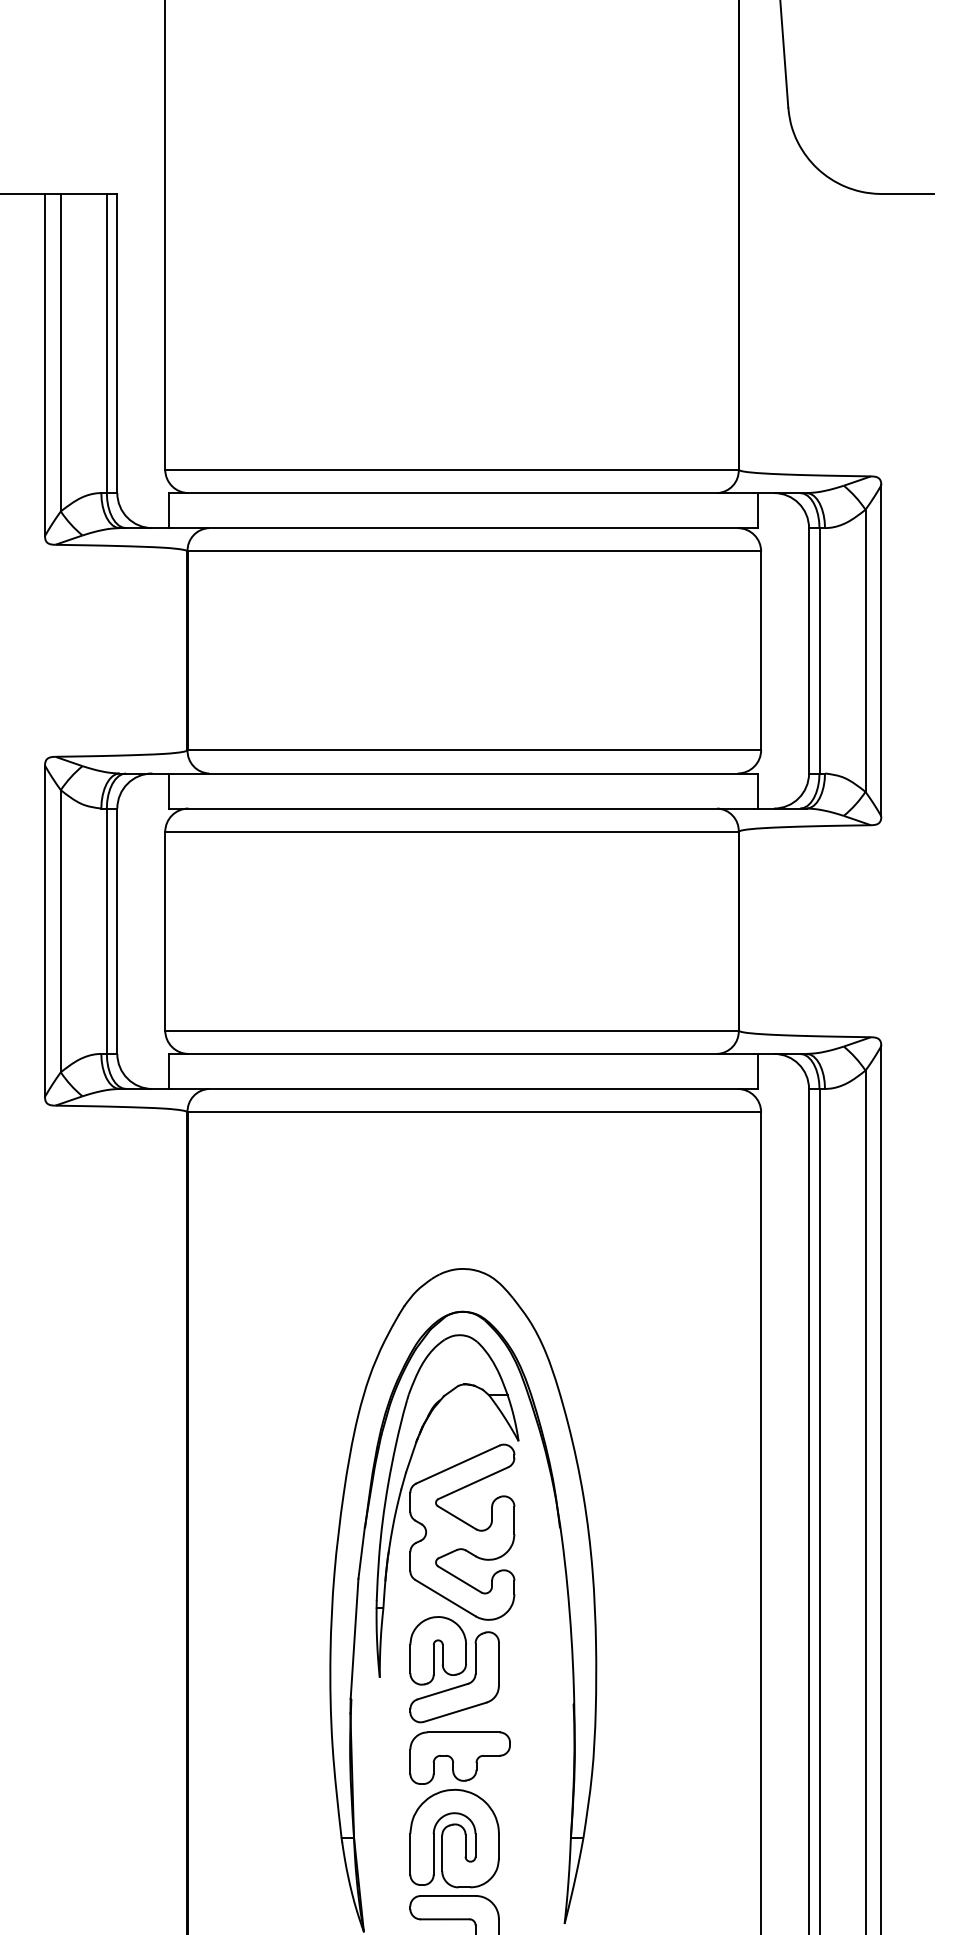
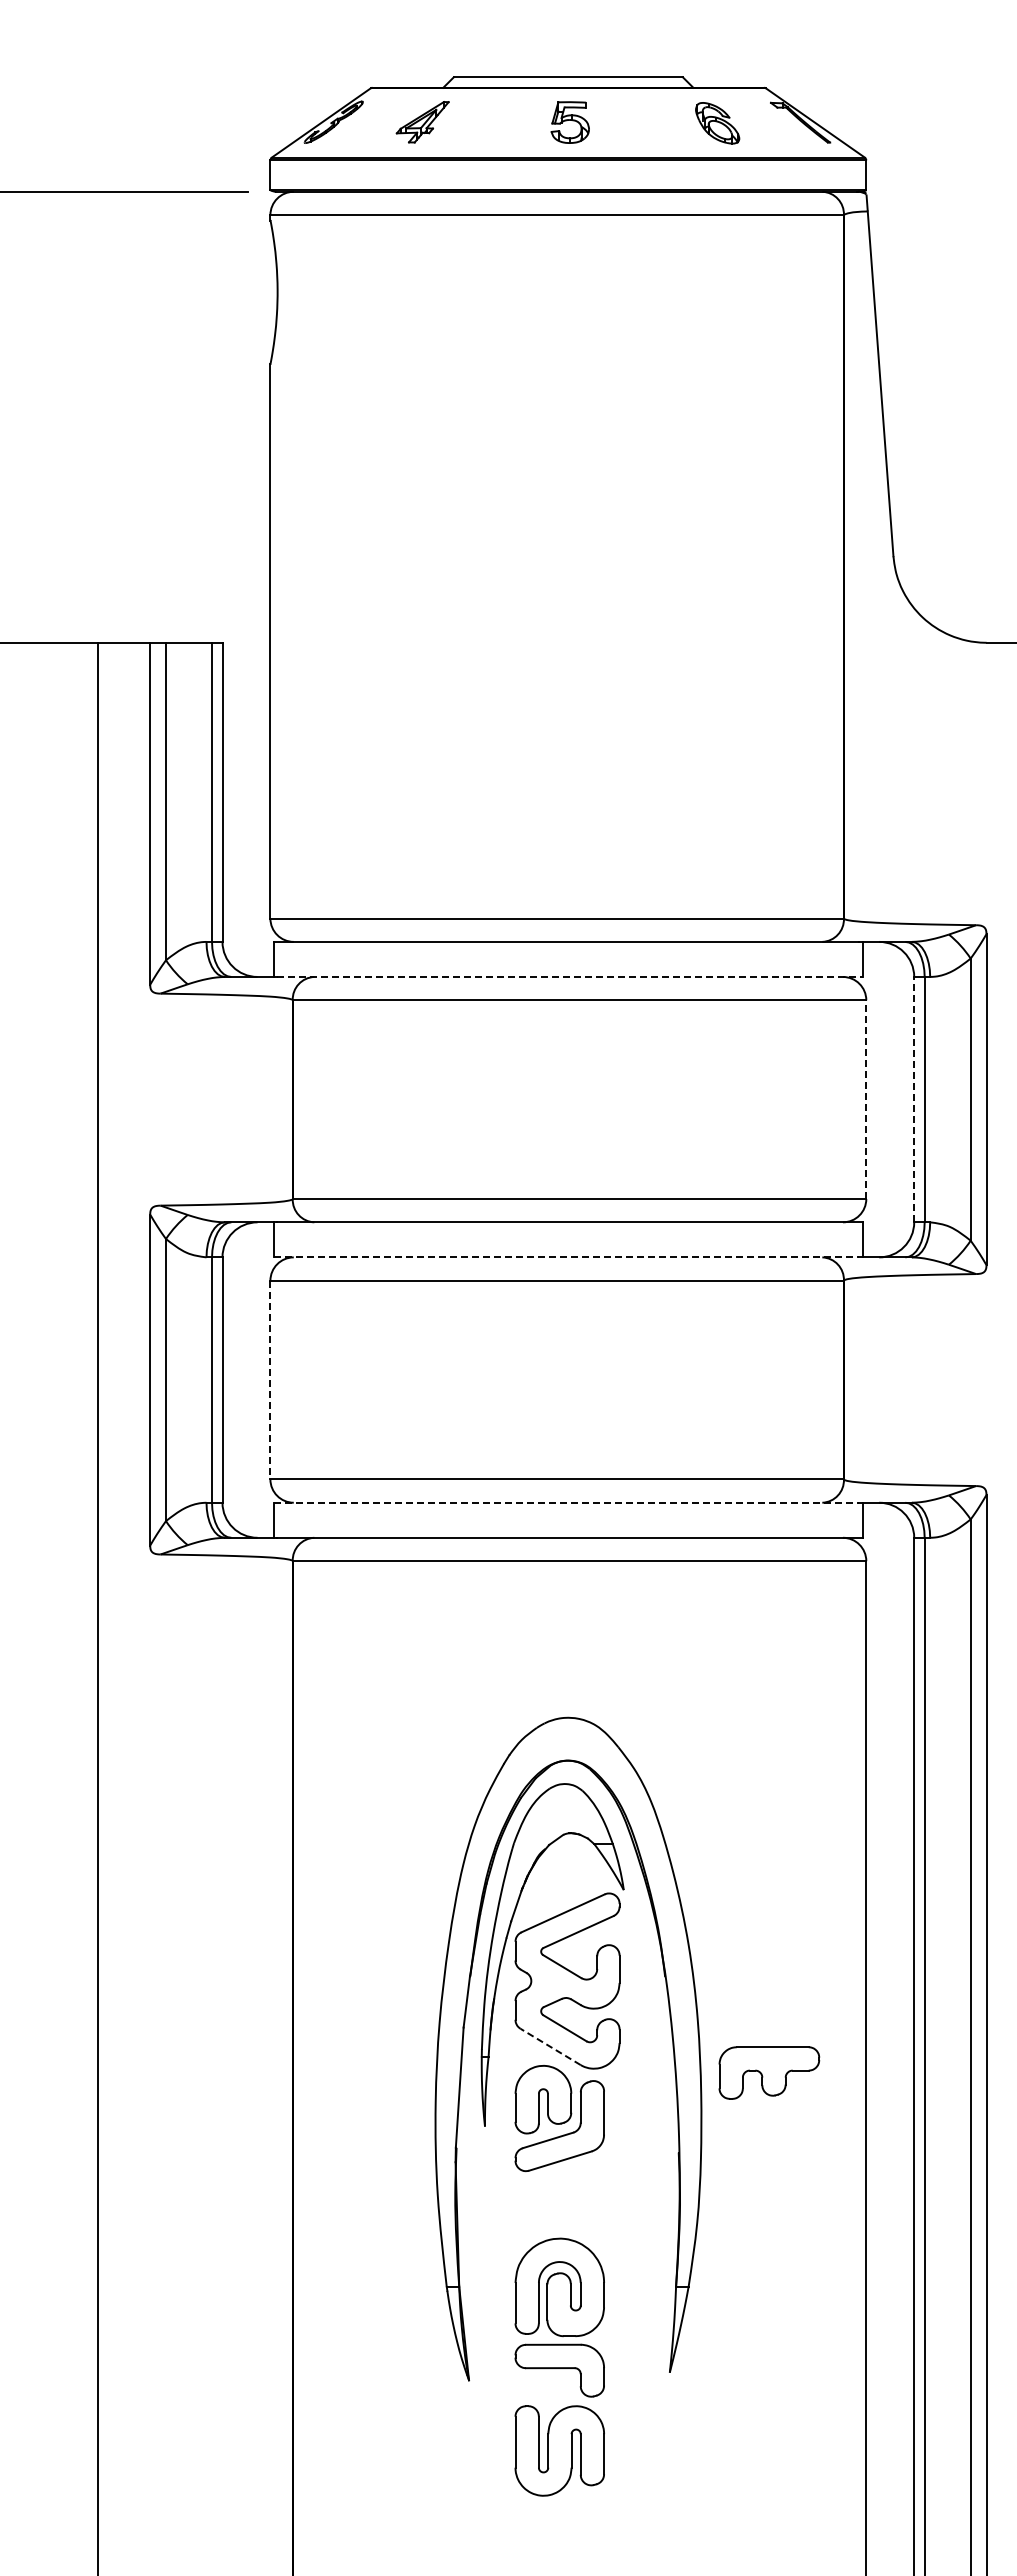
line: (465, 527) -> (570, 976), solid -> dashed
line: (761, 650) -> (866, 1099), solid -> dashed
line: (809, 650) -> (914, 1099), solid -> dashed
line: (461, 808) -> (566, 1257), solid -> dashed
line: (165, 931) -> (270, 1380), solid -> dashed
line: (461, 1053) -> (566, 1502), solid -> dashed
line: (445, 1597) -> (550, 2046), solid -> dashed
part: (460, 1757) -> (769, 2072), moved

